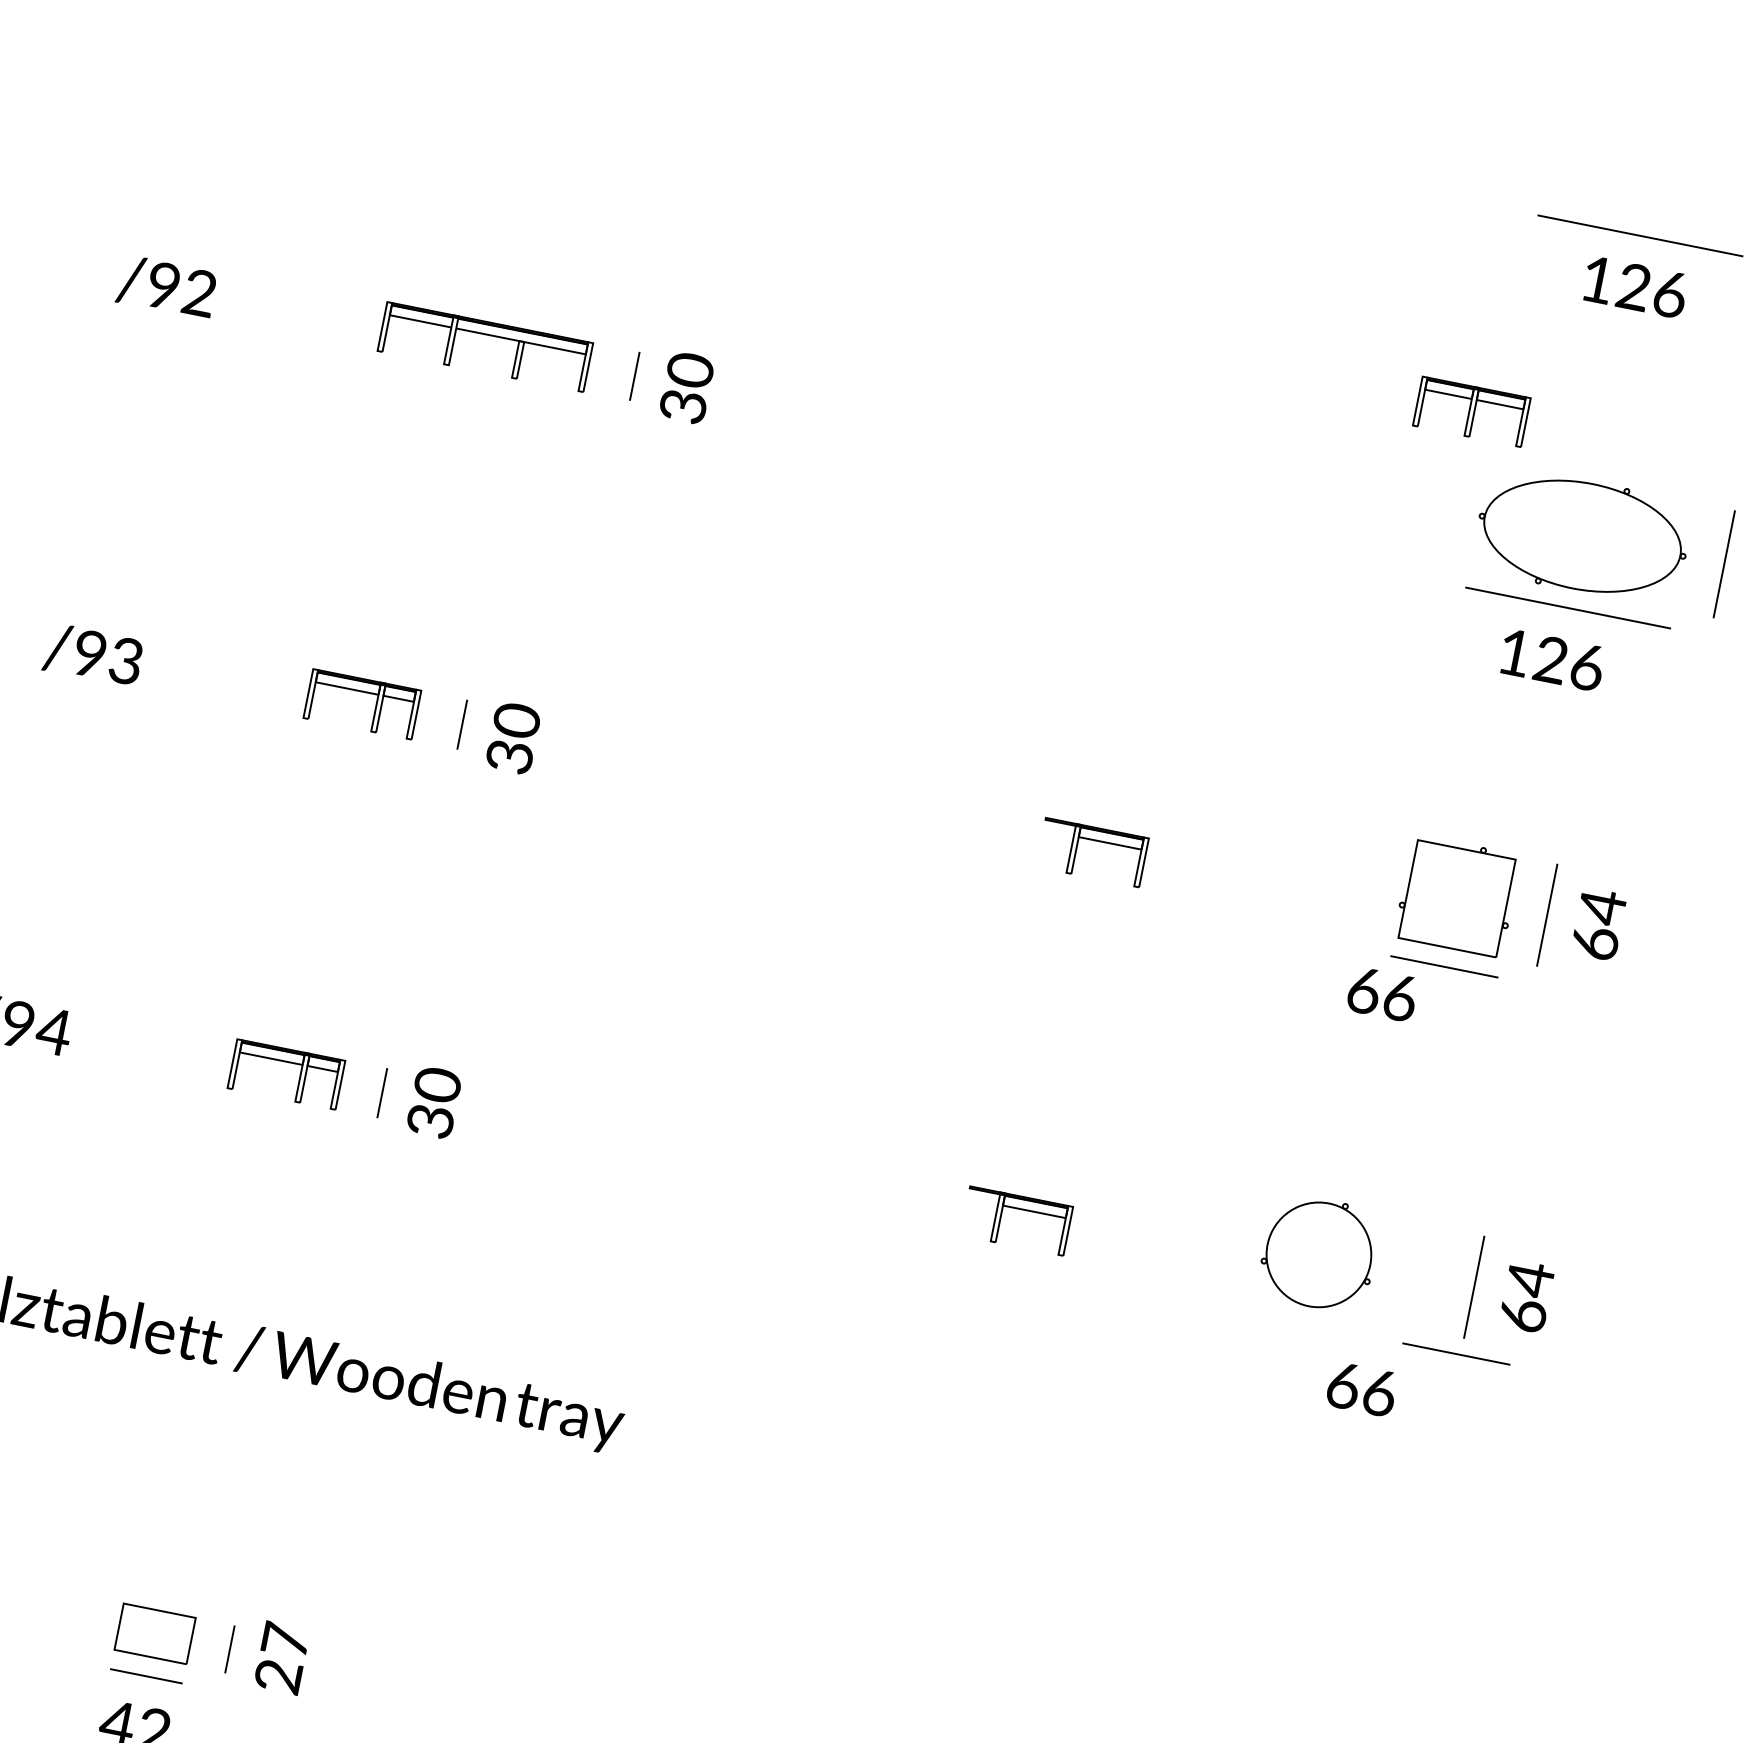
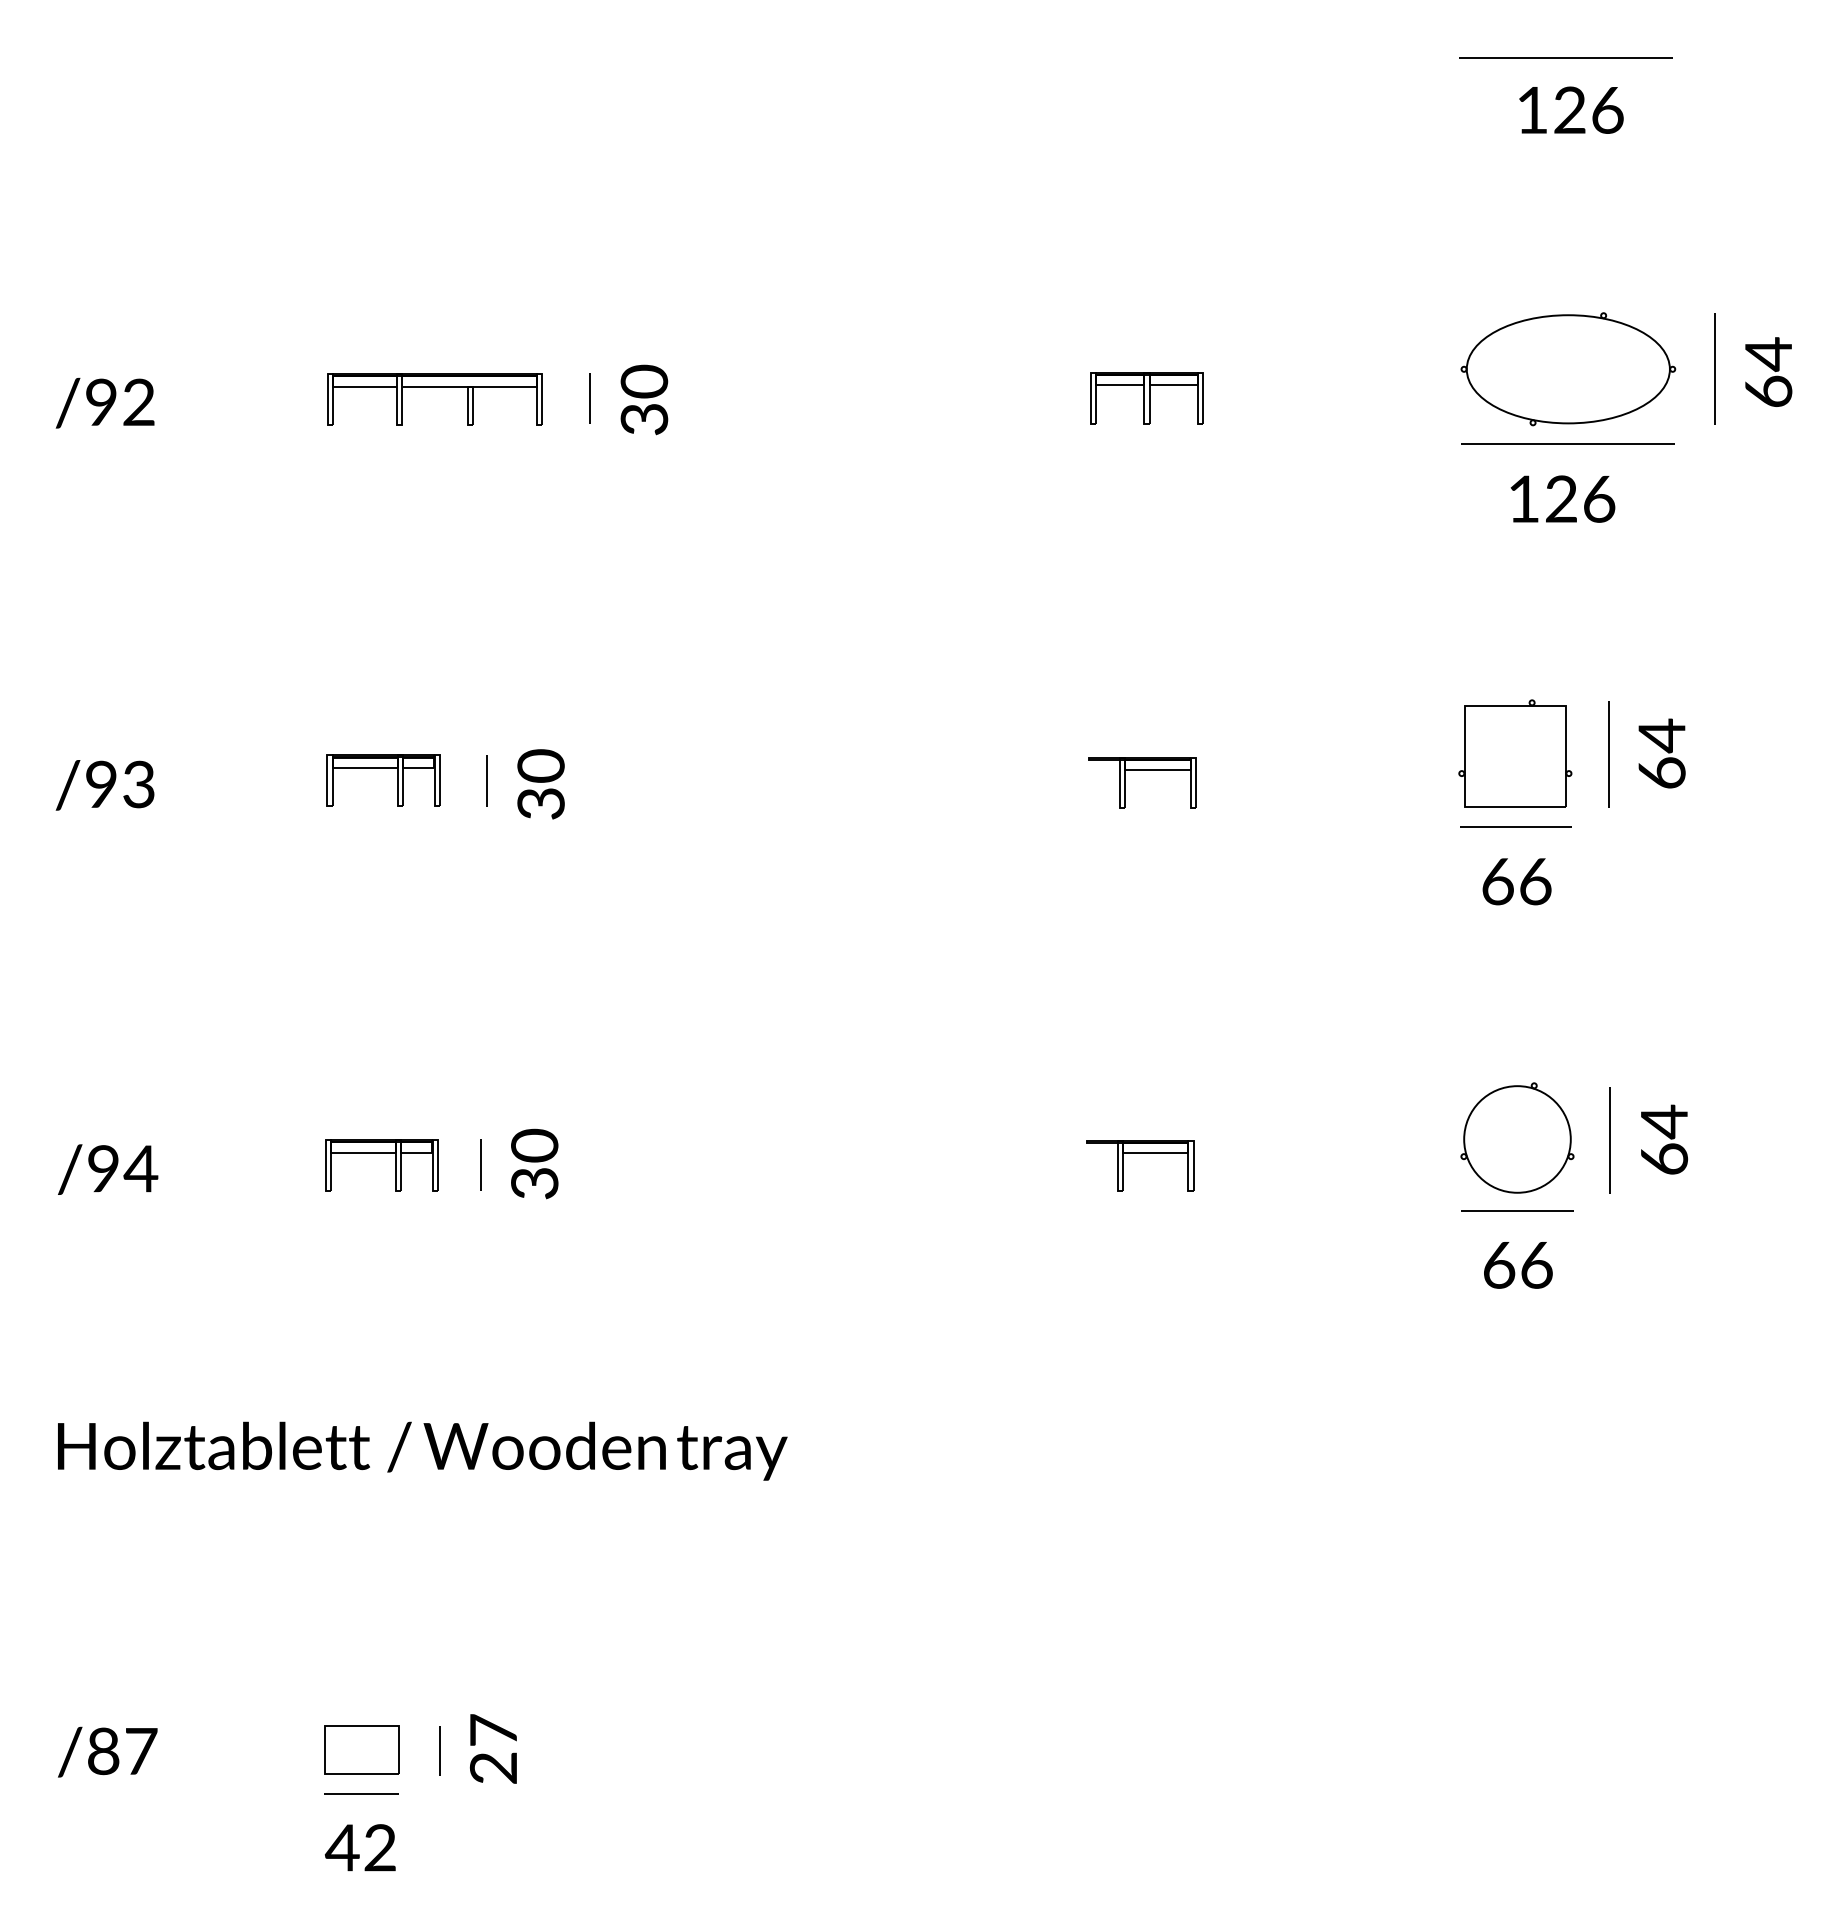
part: (1471, 412) -> (1146, 398), moved
text: (1382, 994) -> (1516, 881), moved
part: (1319, 1252) -> (1517, 1137), moved
line: (1456, 1353) -> (1517, 1210), moved

